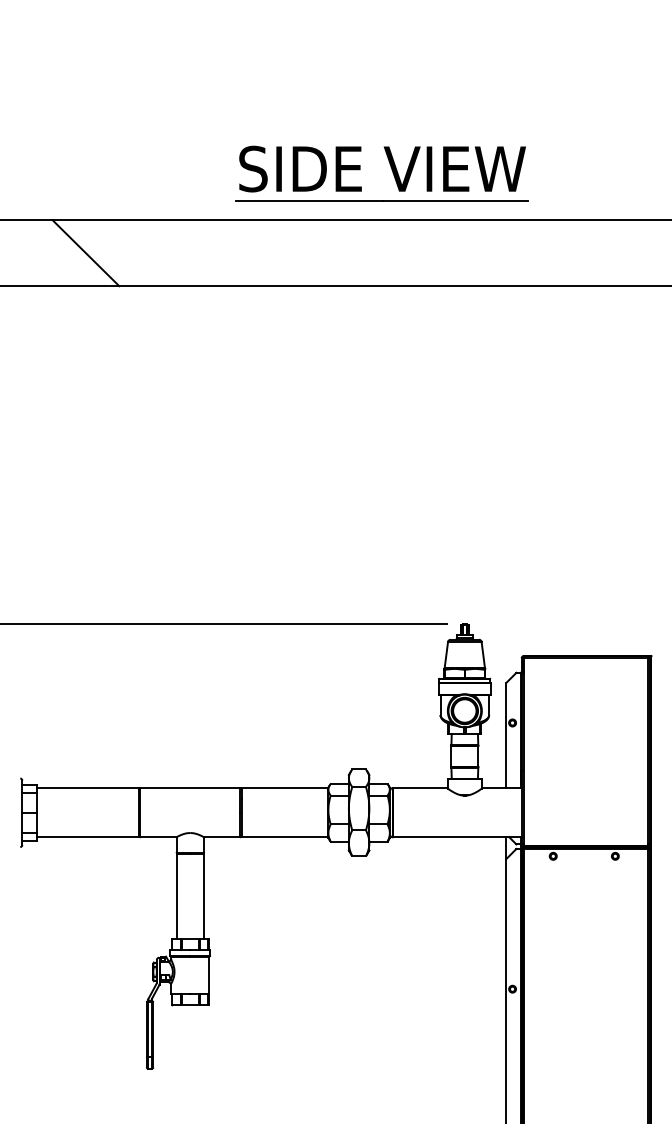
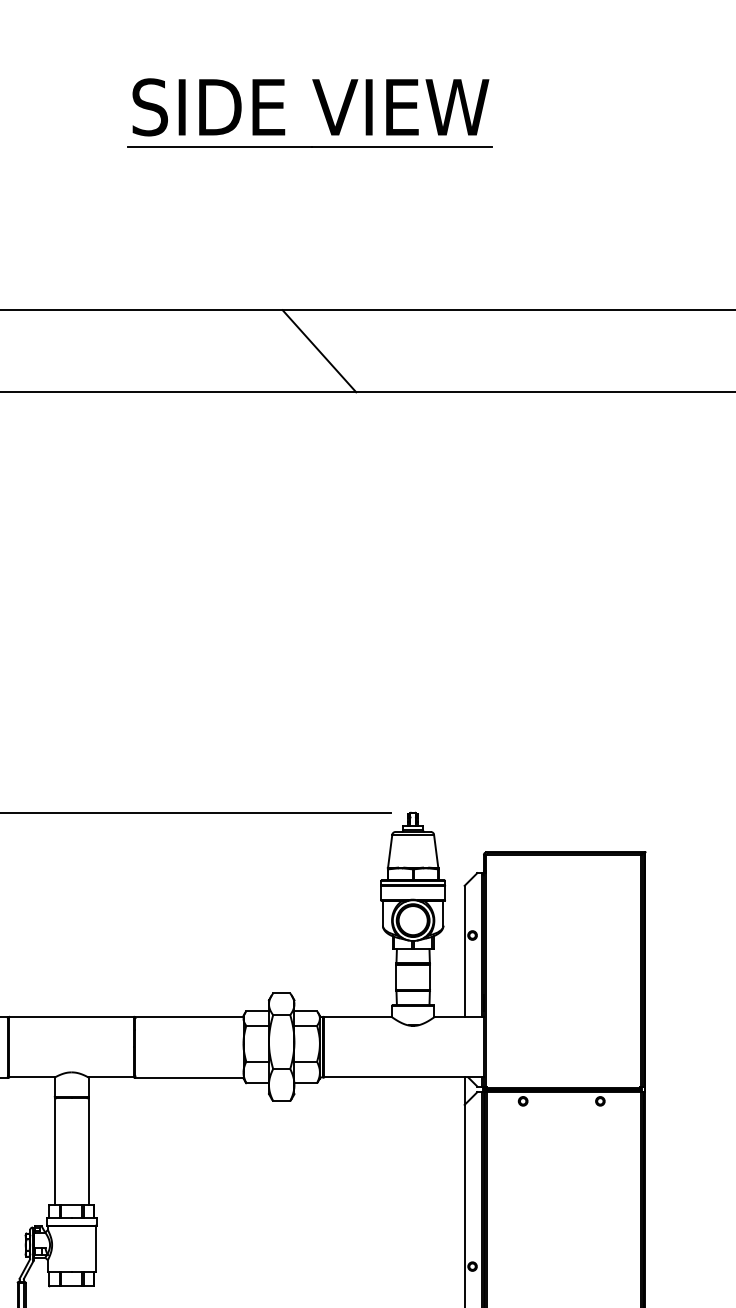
part: (391, 170) -> (321, 109), moved
line: (389, 253) -> (319, 351), added

